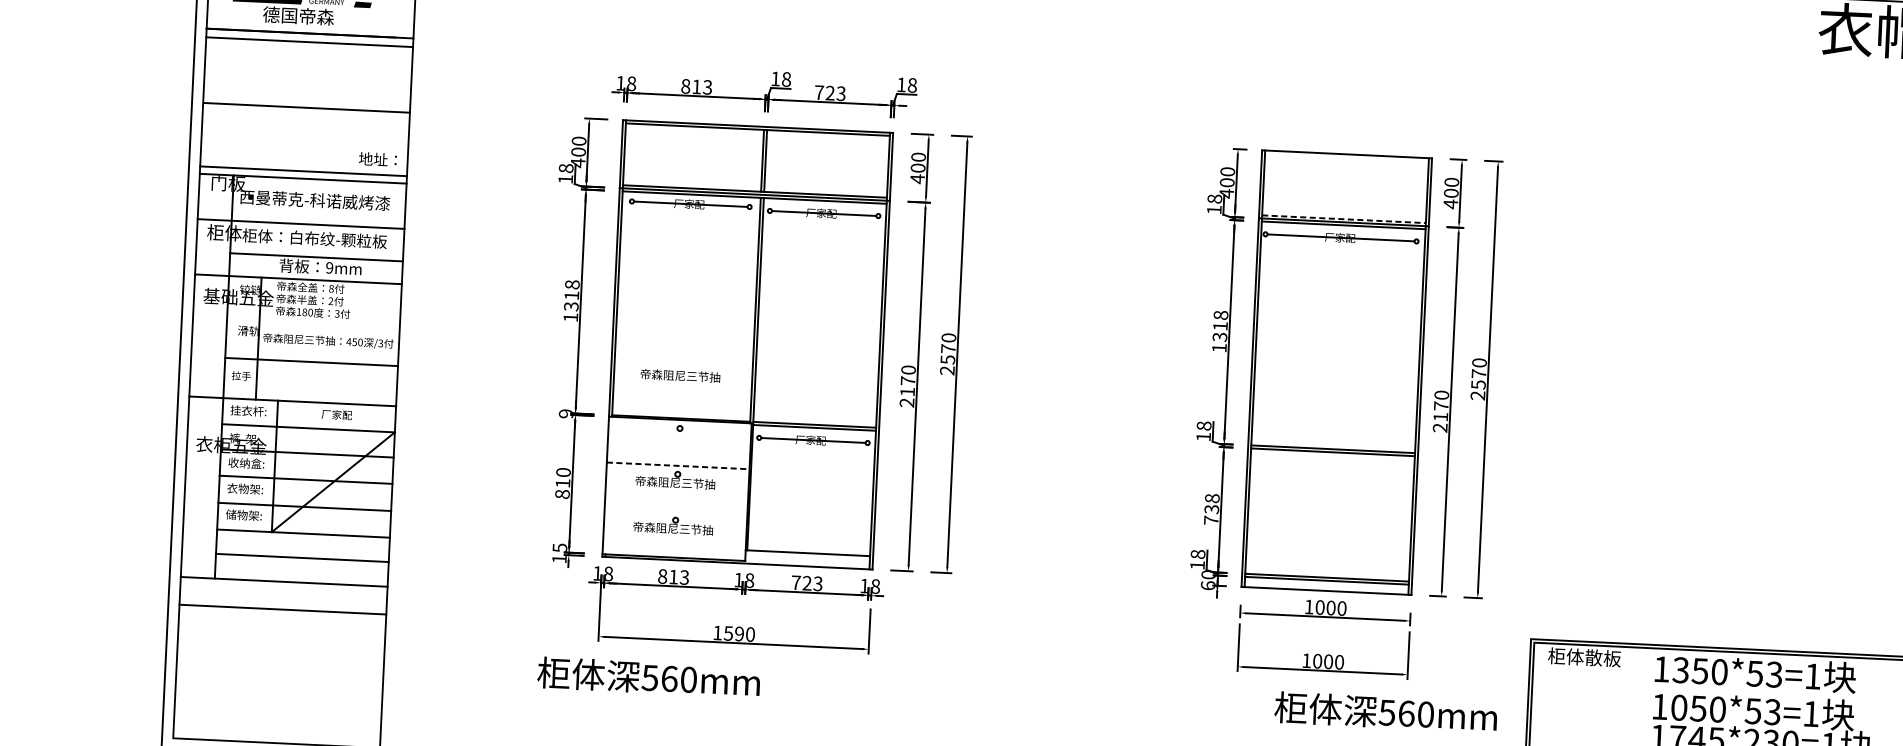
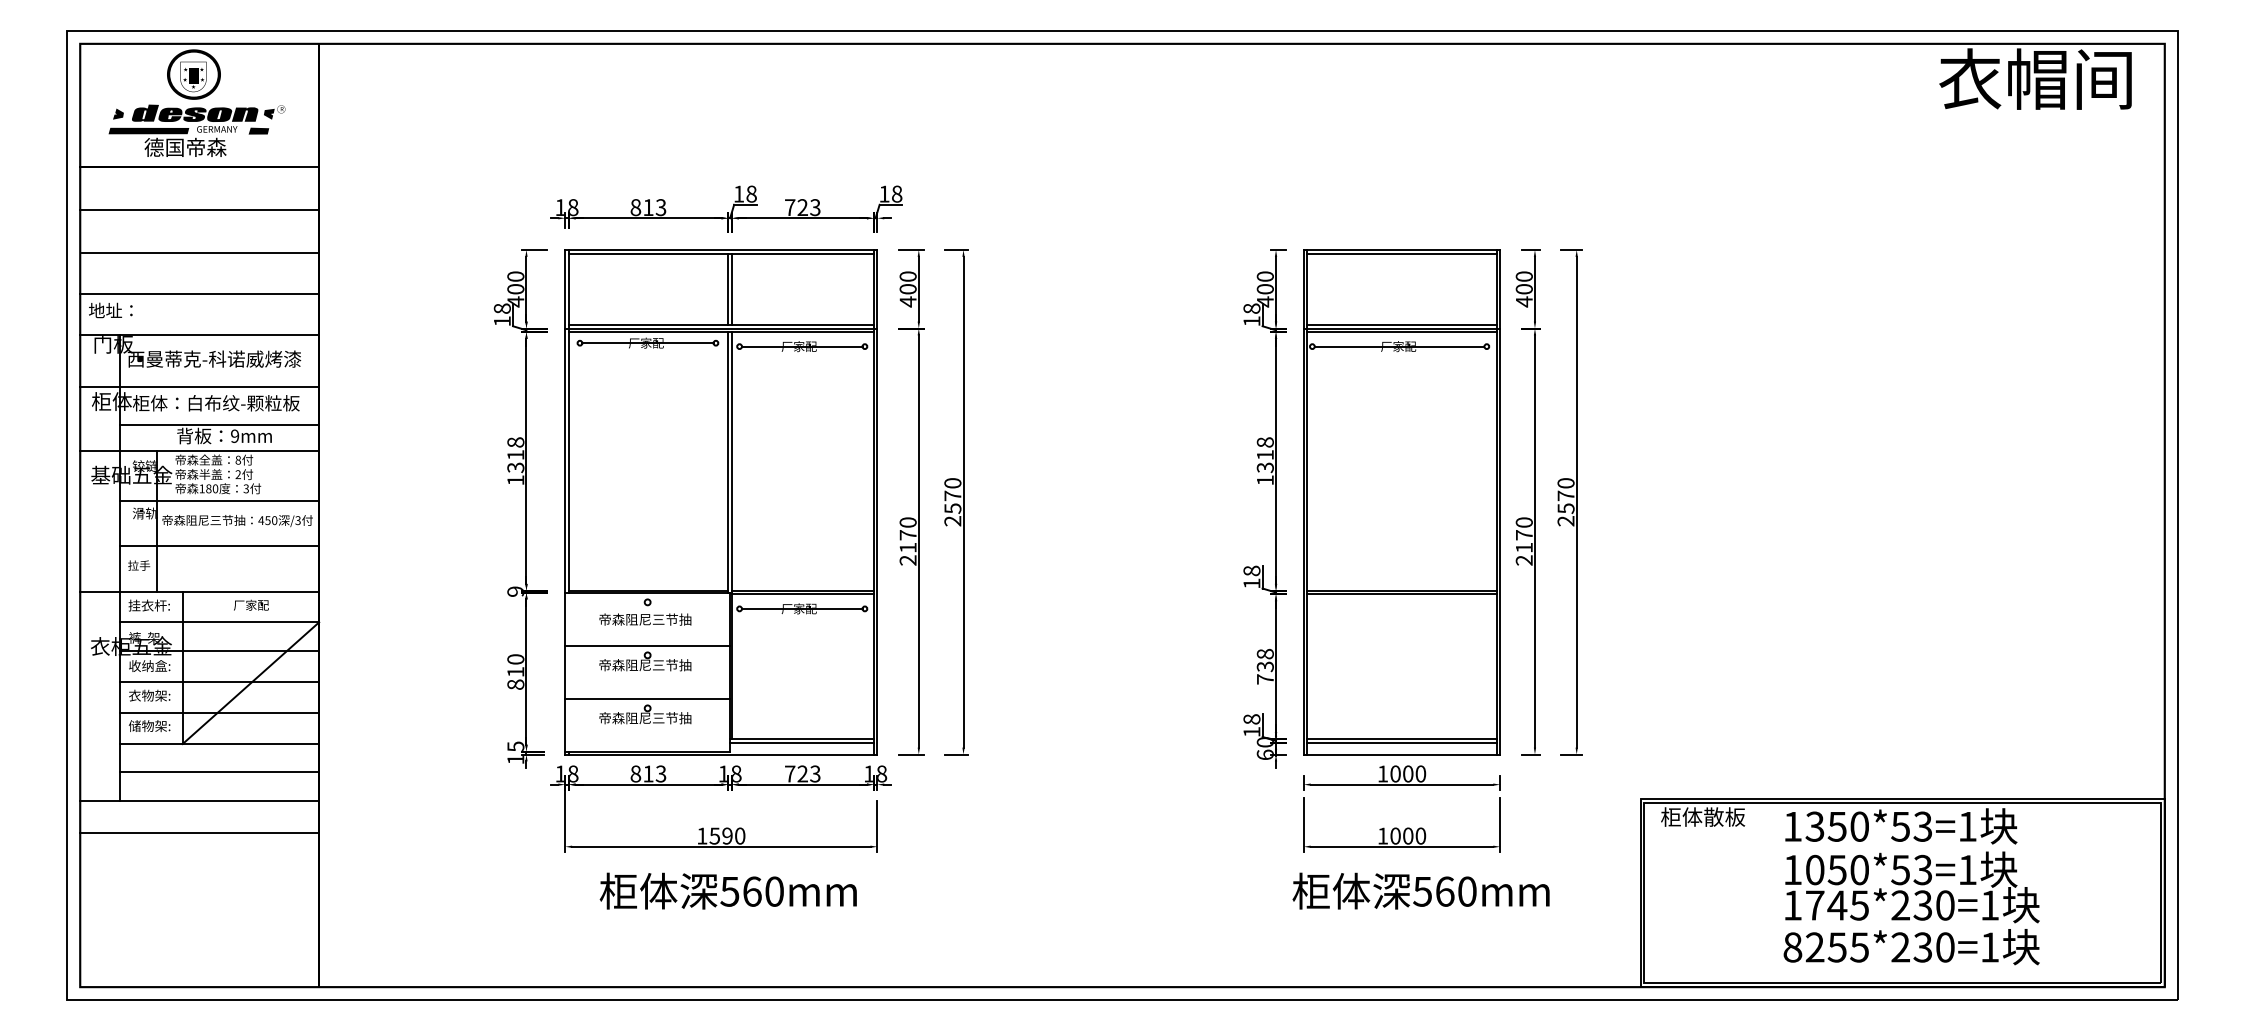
line: (309, 42) -> (199, 210), moved
line: (1346, 157) -> (1401, 253), added
text: (377, 159) -> (110, 310), moved
line: (303, 171) -> (199, 294), moved
line: (1343, 218) -> (1401, 324), dashed -> solid
line: (313, 322) -> (219, 500), added
text: (680, 375) -> (645, 619), moved
line: (678, 465) -> (648, 645), dashed -> solid
line: (675, 511) -> (647, 698), added
line: (807, 556) -> (801, 742), added
text: (648, 676) -> (727, 890), moved
text: (1385, 711) -> (1420, 890), moved

